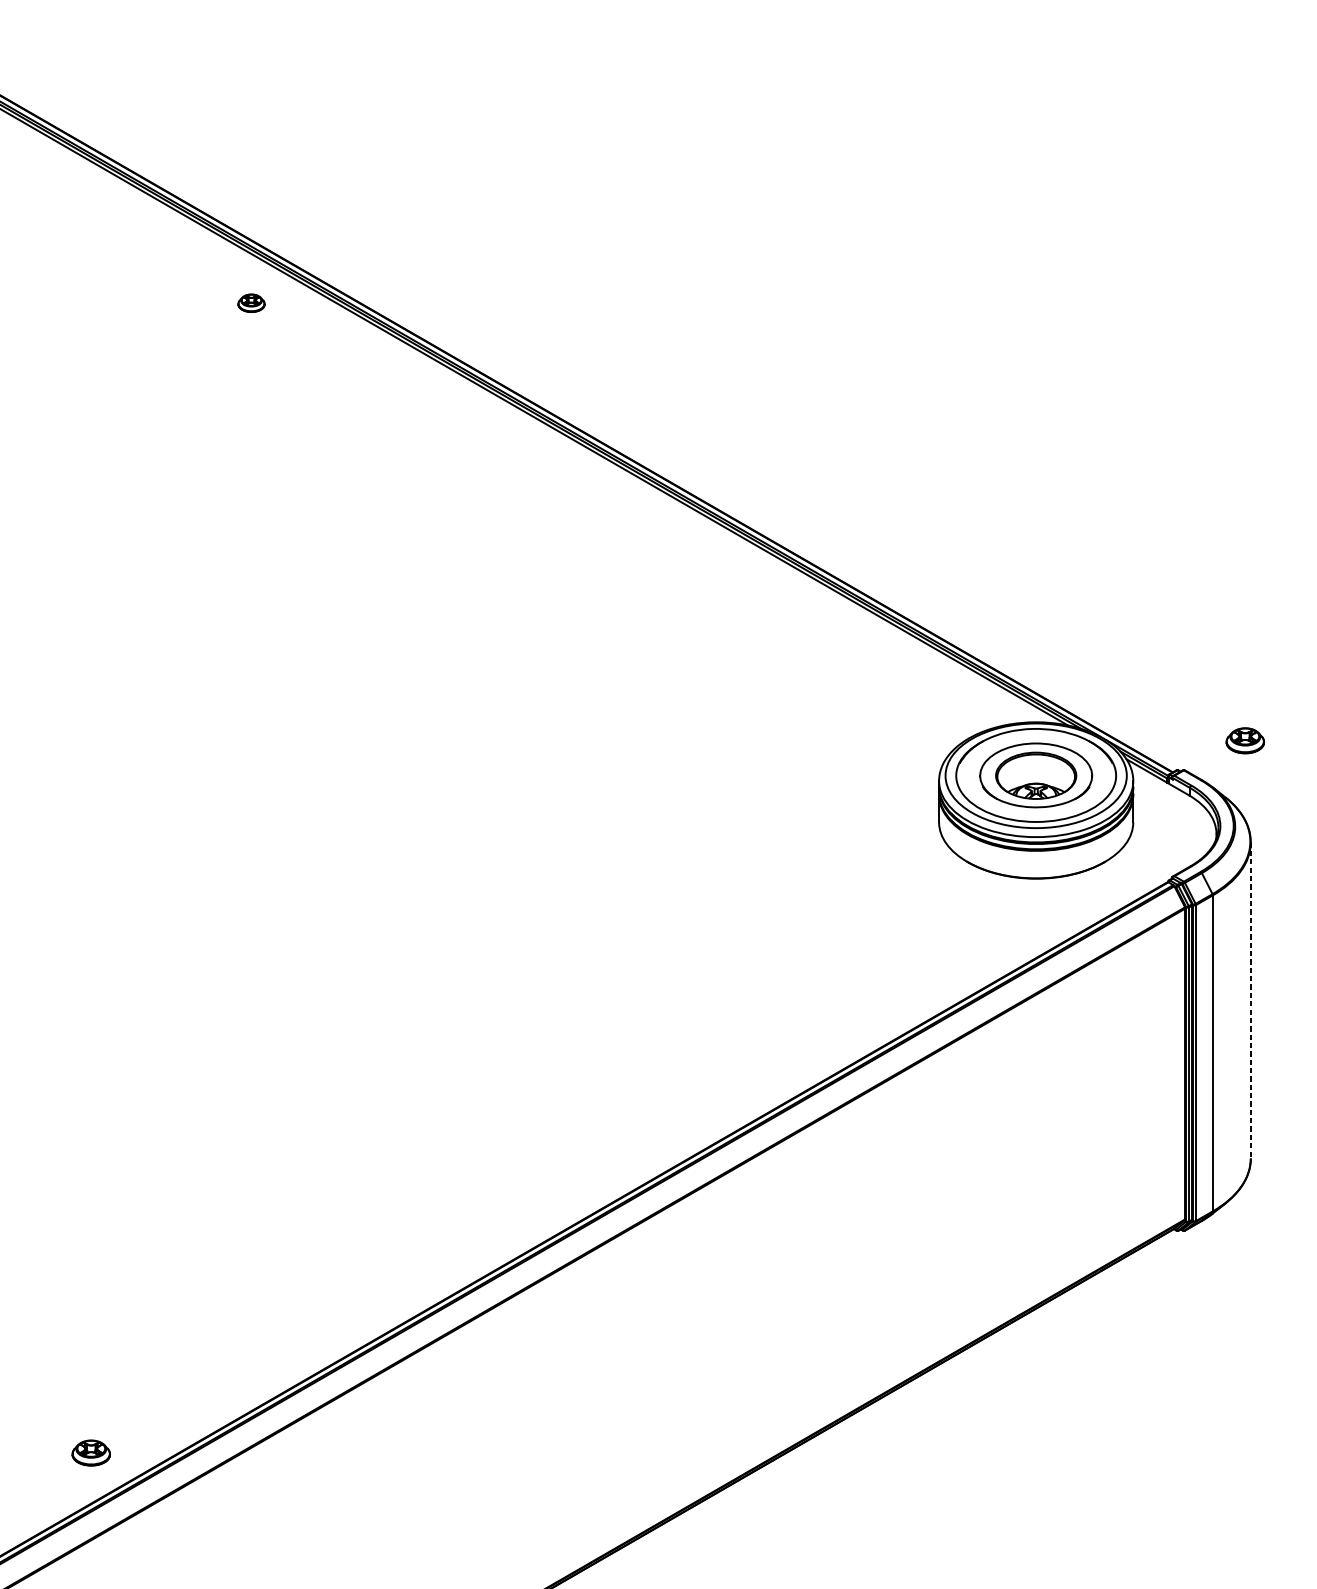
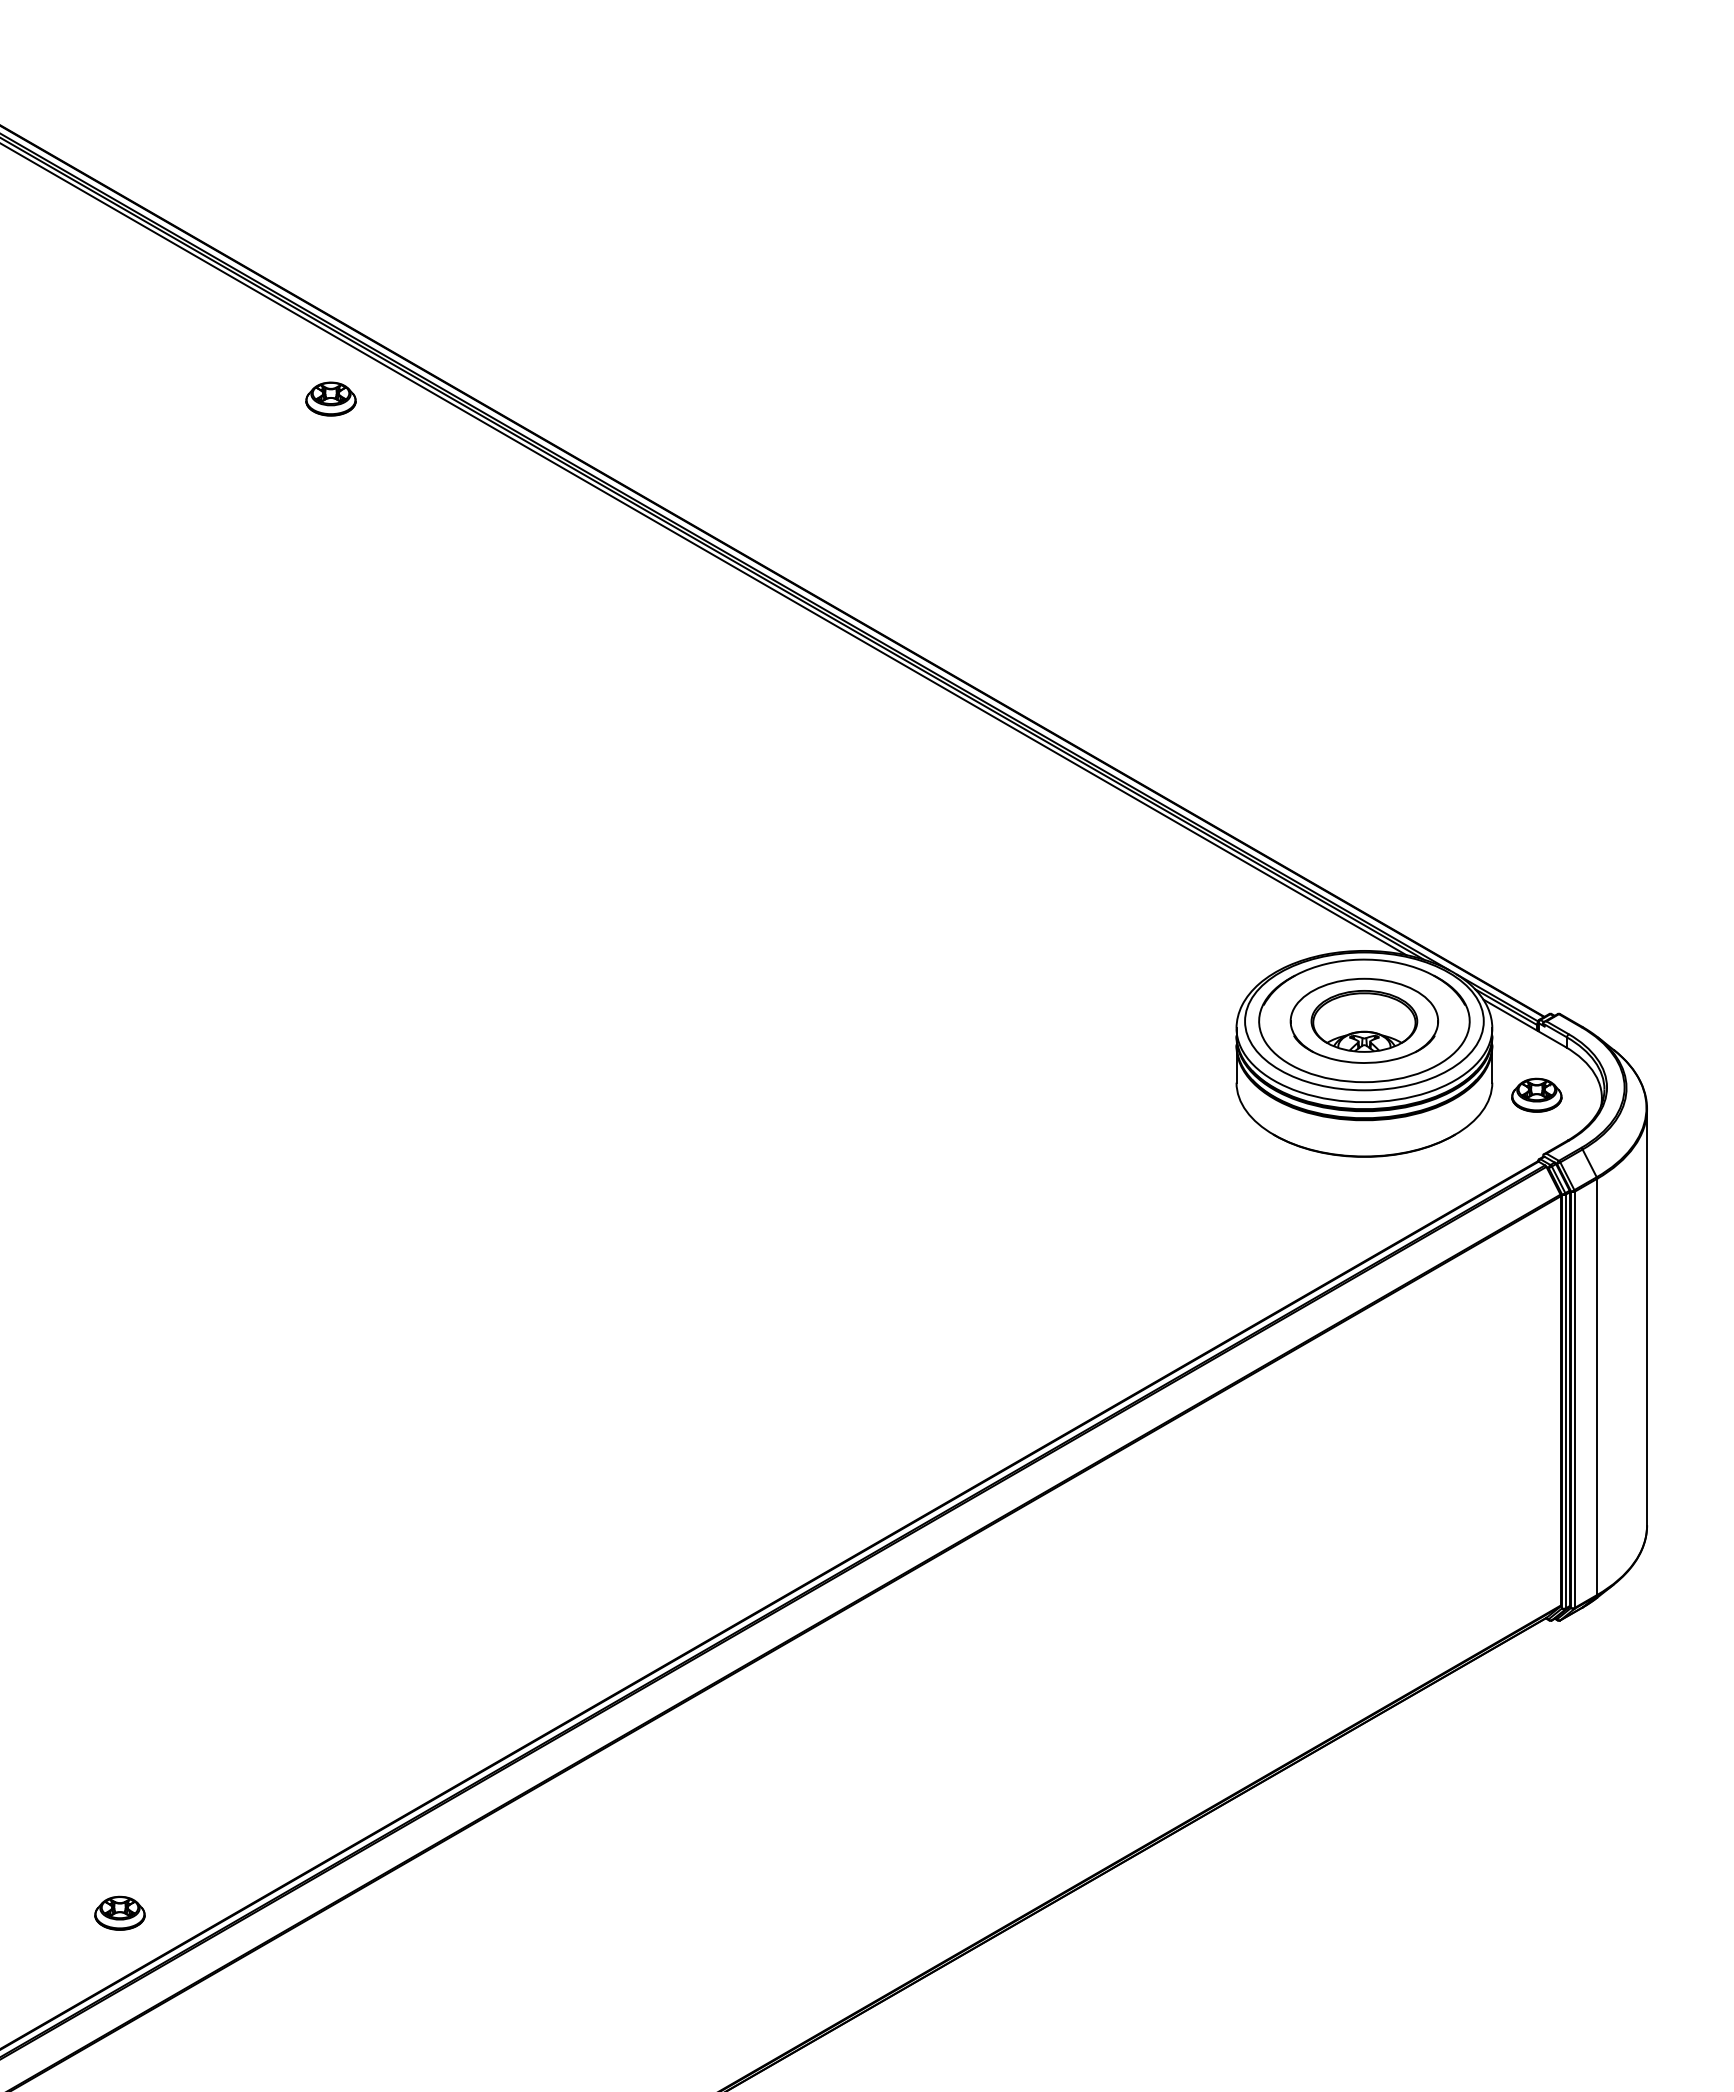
part: (251, 302) -> (330, 398), size x1.43
part: (1245, 740) -> (1536, 1094), moved
line: (1251, 1000) -> (1647, 1317), dashed -> solid

